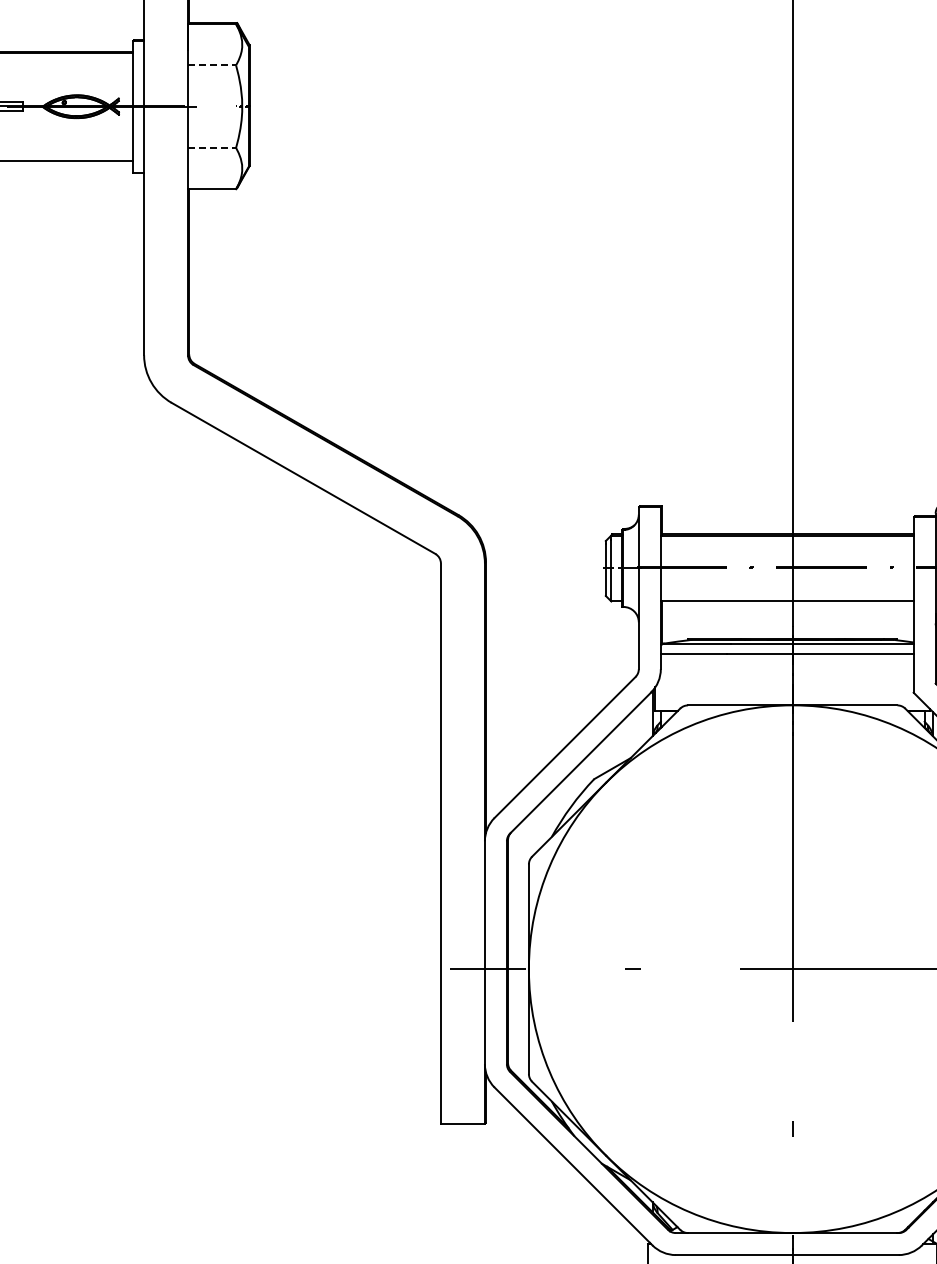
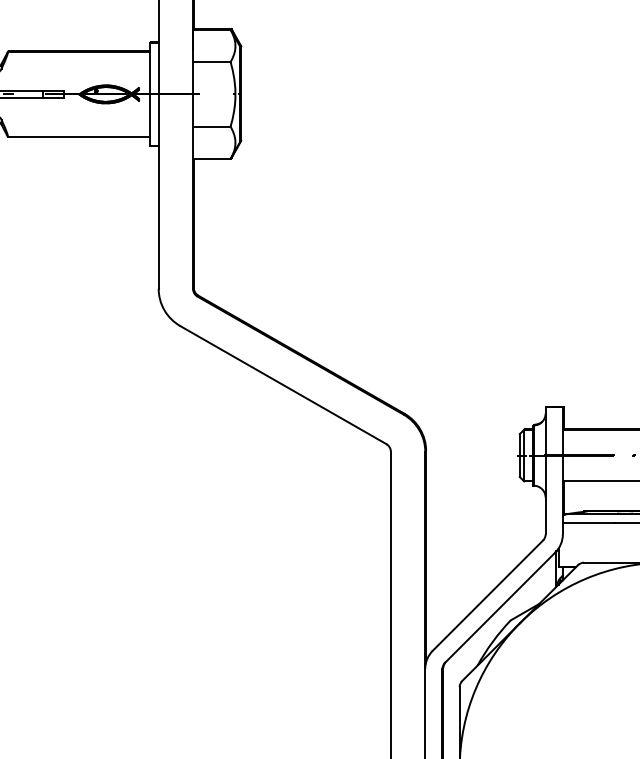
line: (212, 65) -> (212, 62), dashed -> solid
line: (212, 147) -> (212, 126), dashed -> solid

